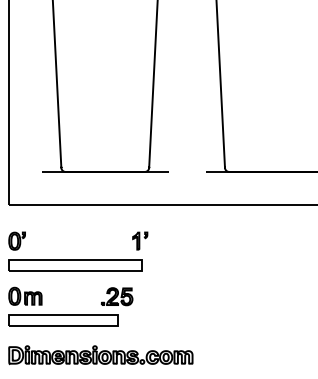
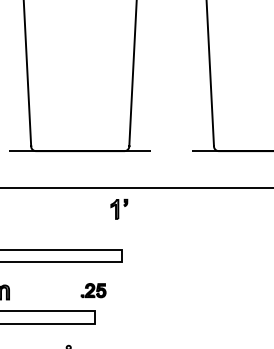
part: (140, 240) -> (119, 208), moved
part: (117, 296) -> (93, 290), size x0.7

